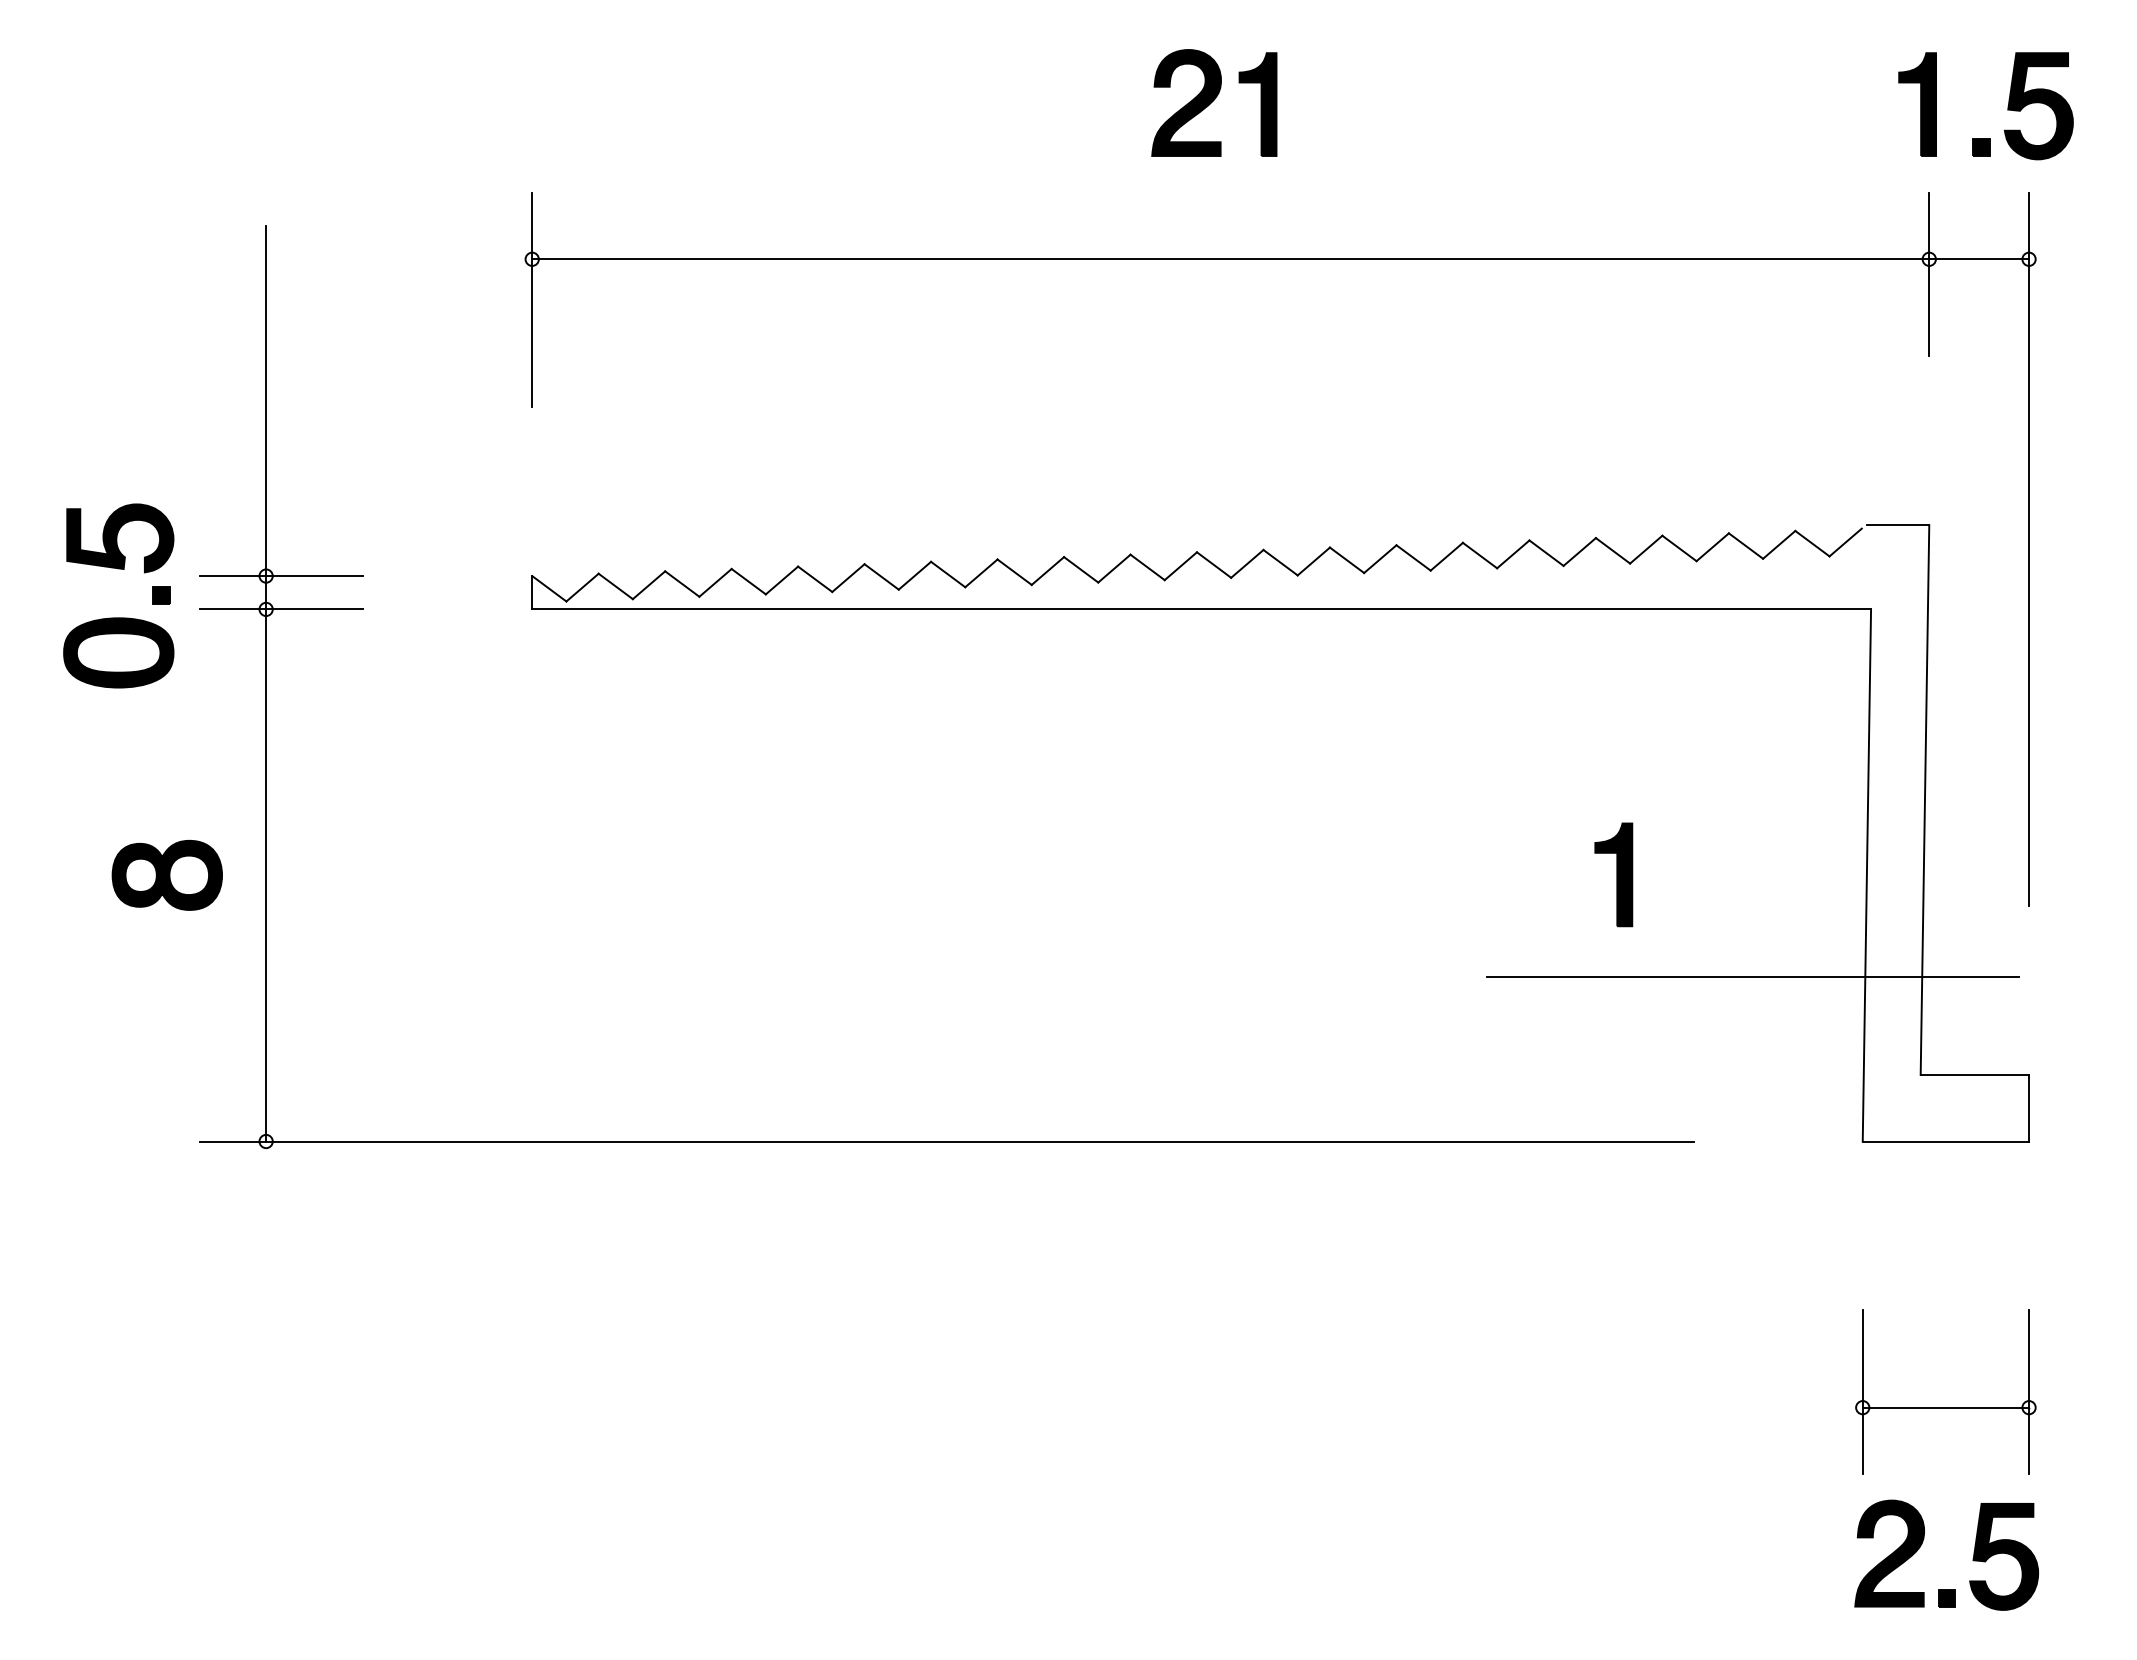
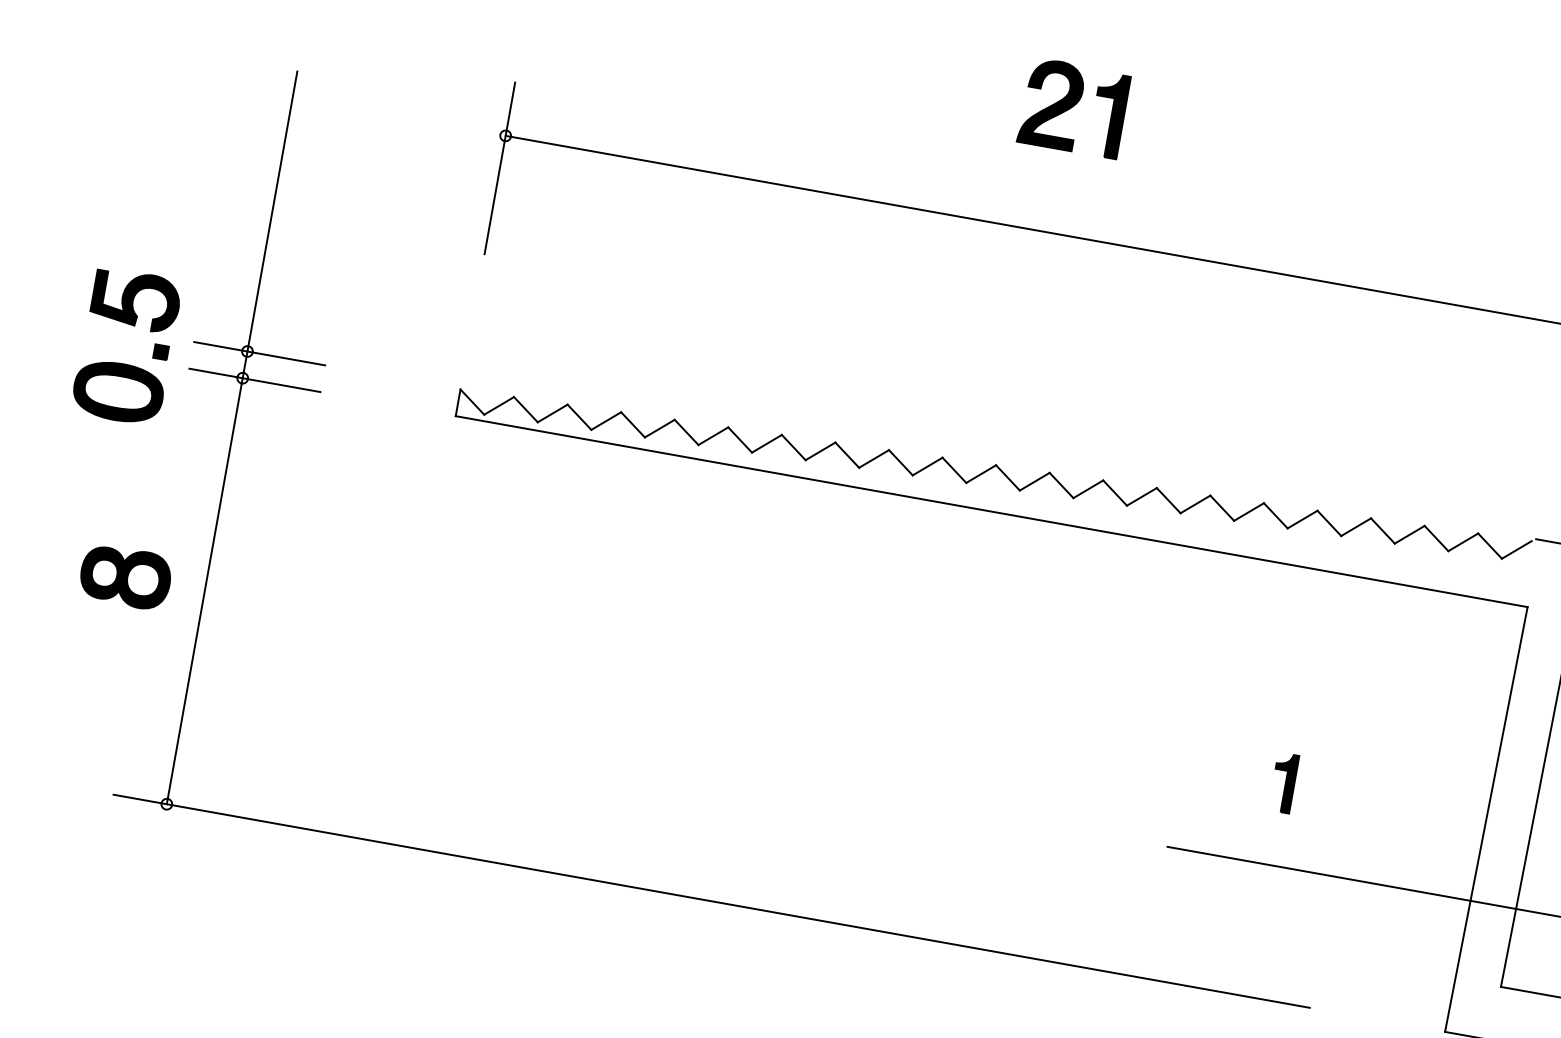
part: (1613, 874) -> (1283, 782), size x0.7

